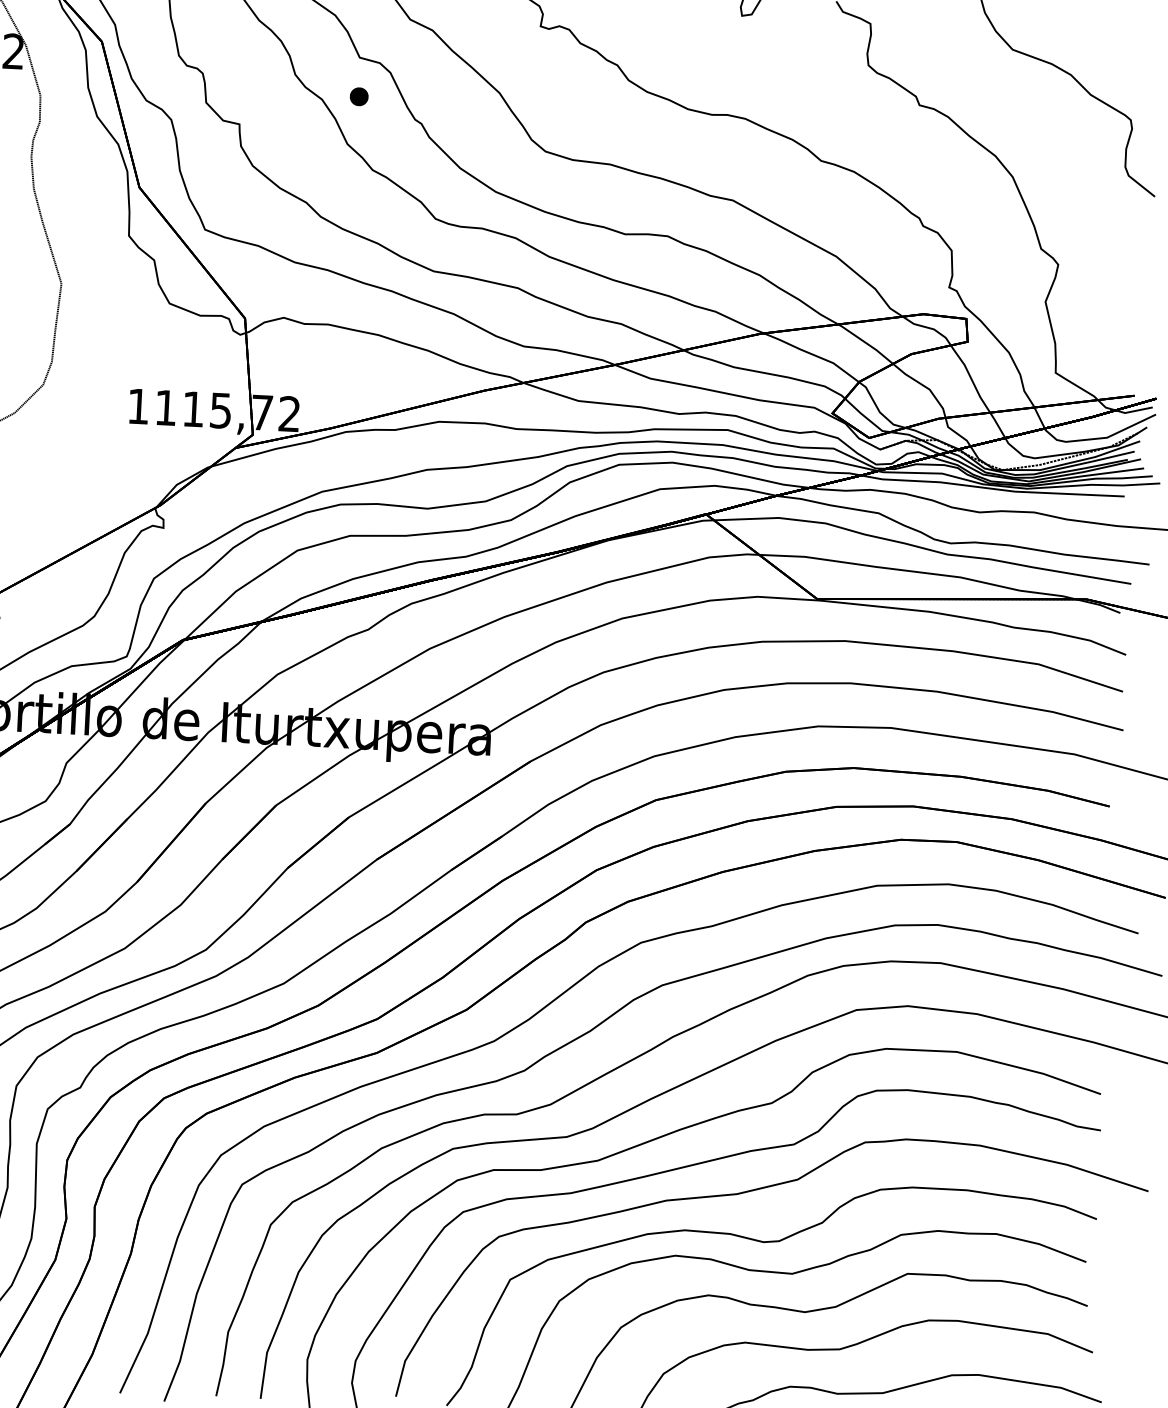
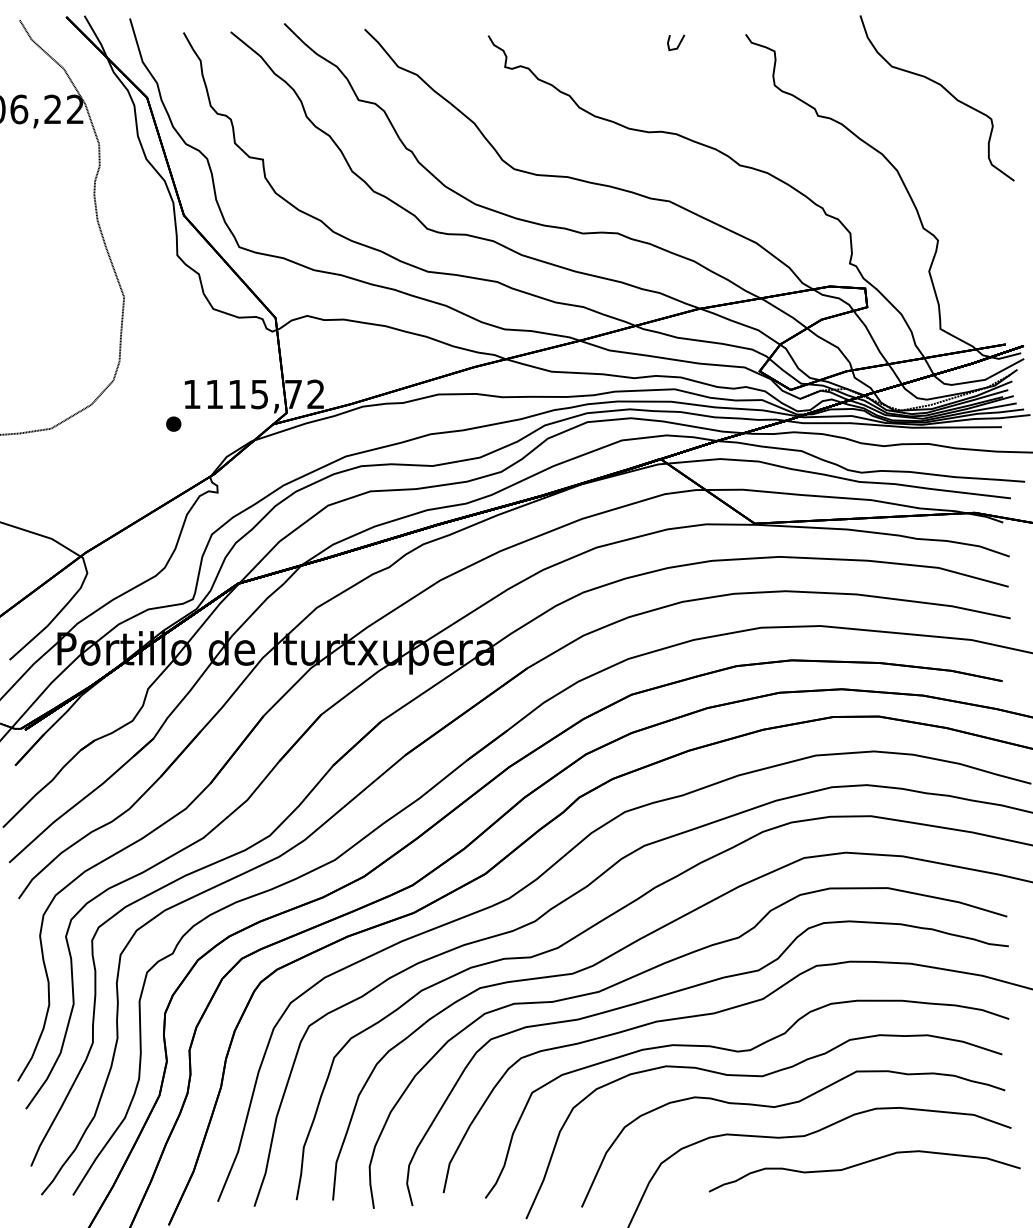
part: (358, 95) -> (173, 423), moved

